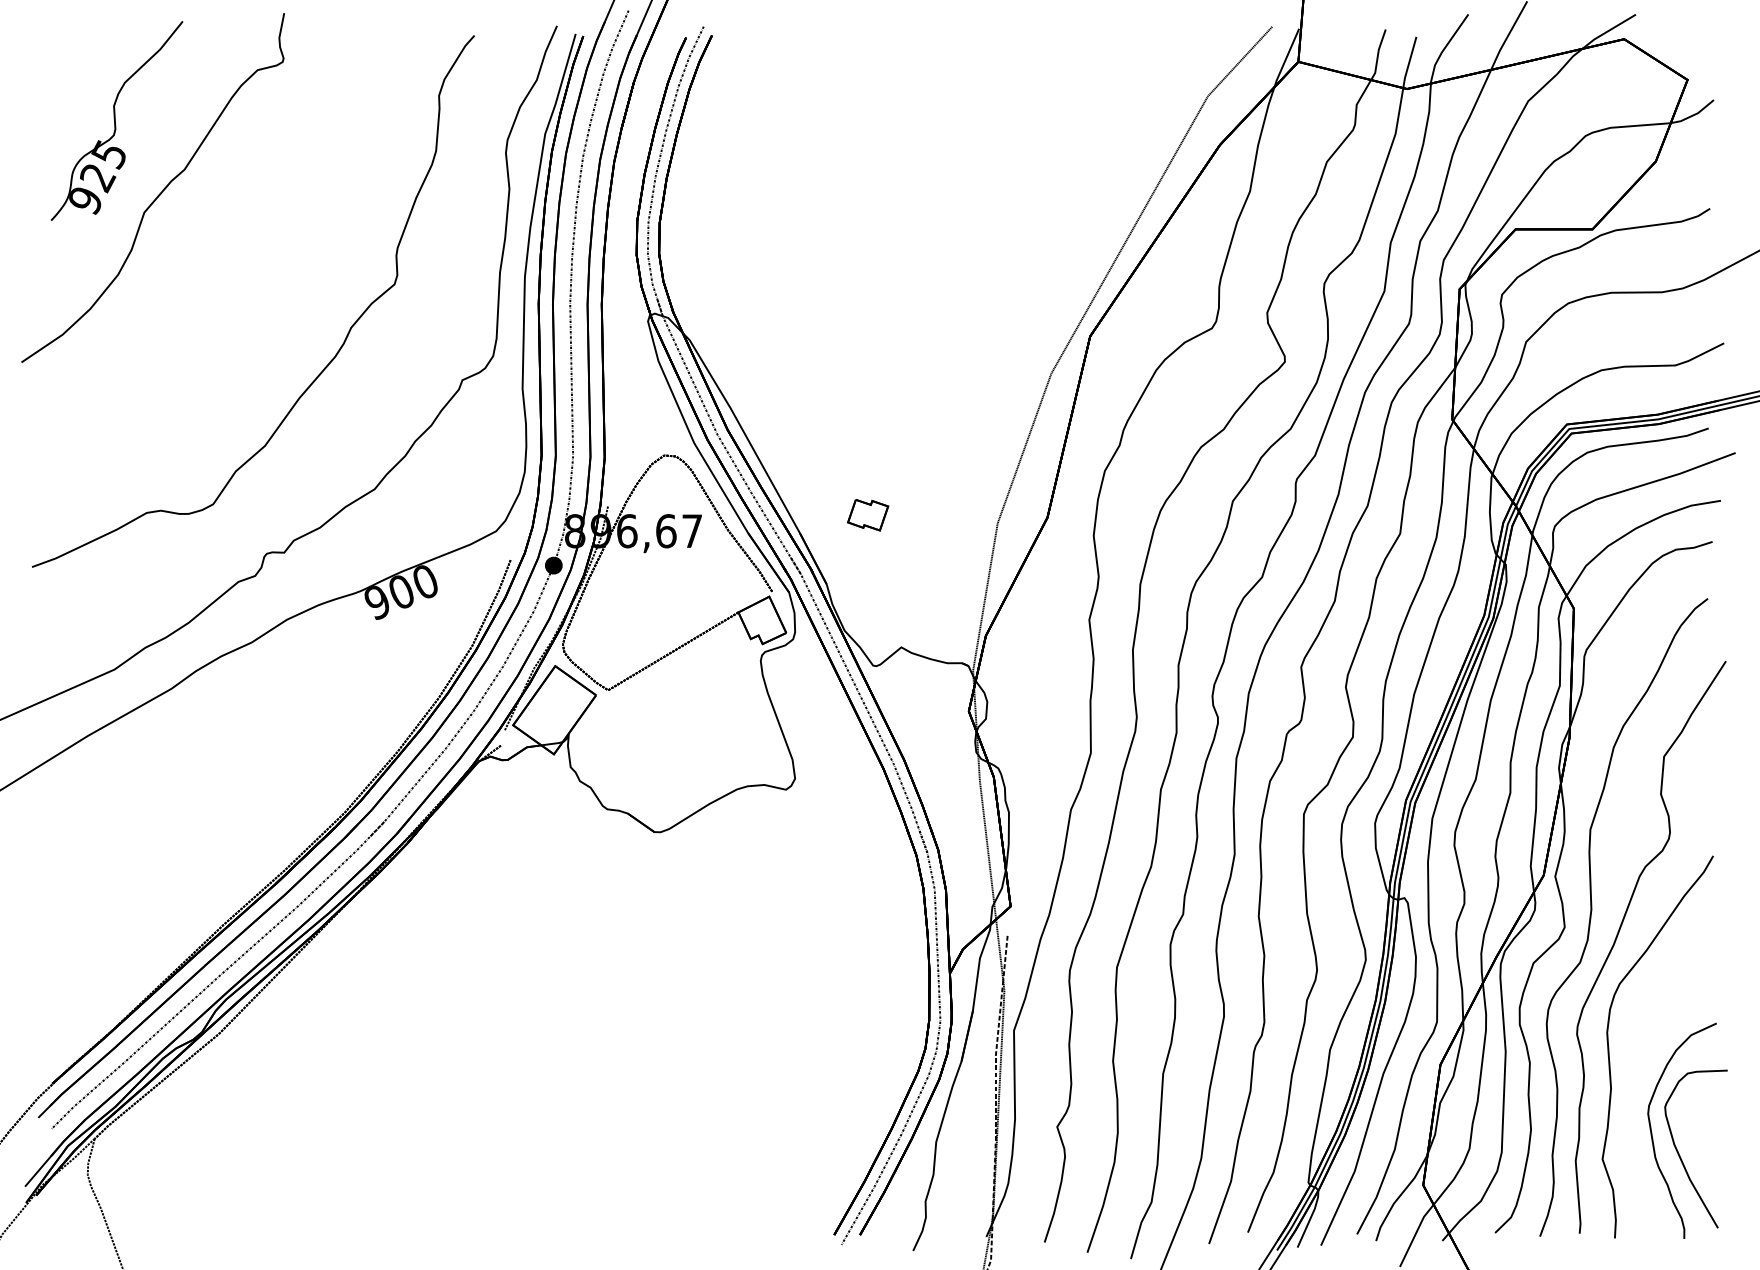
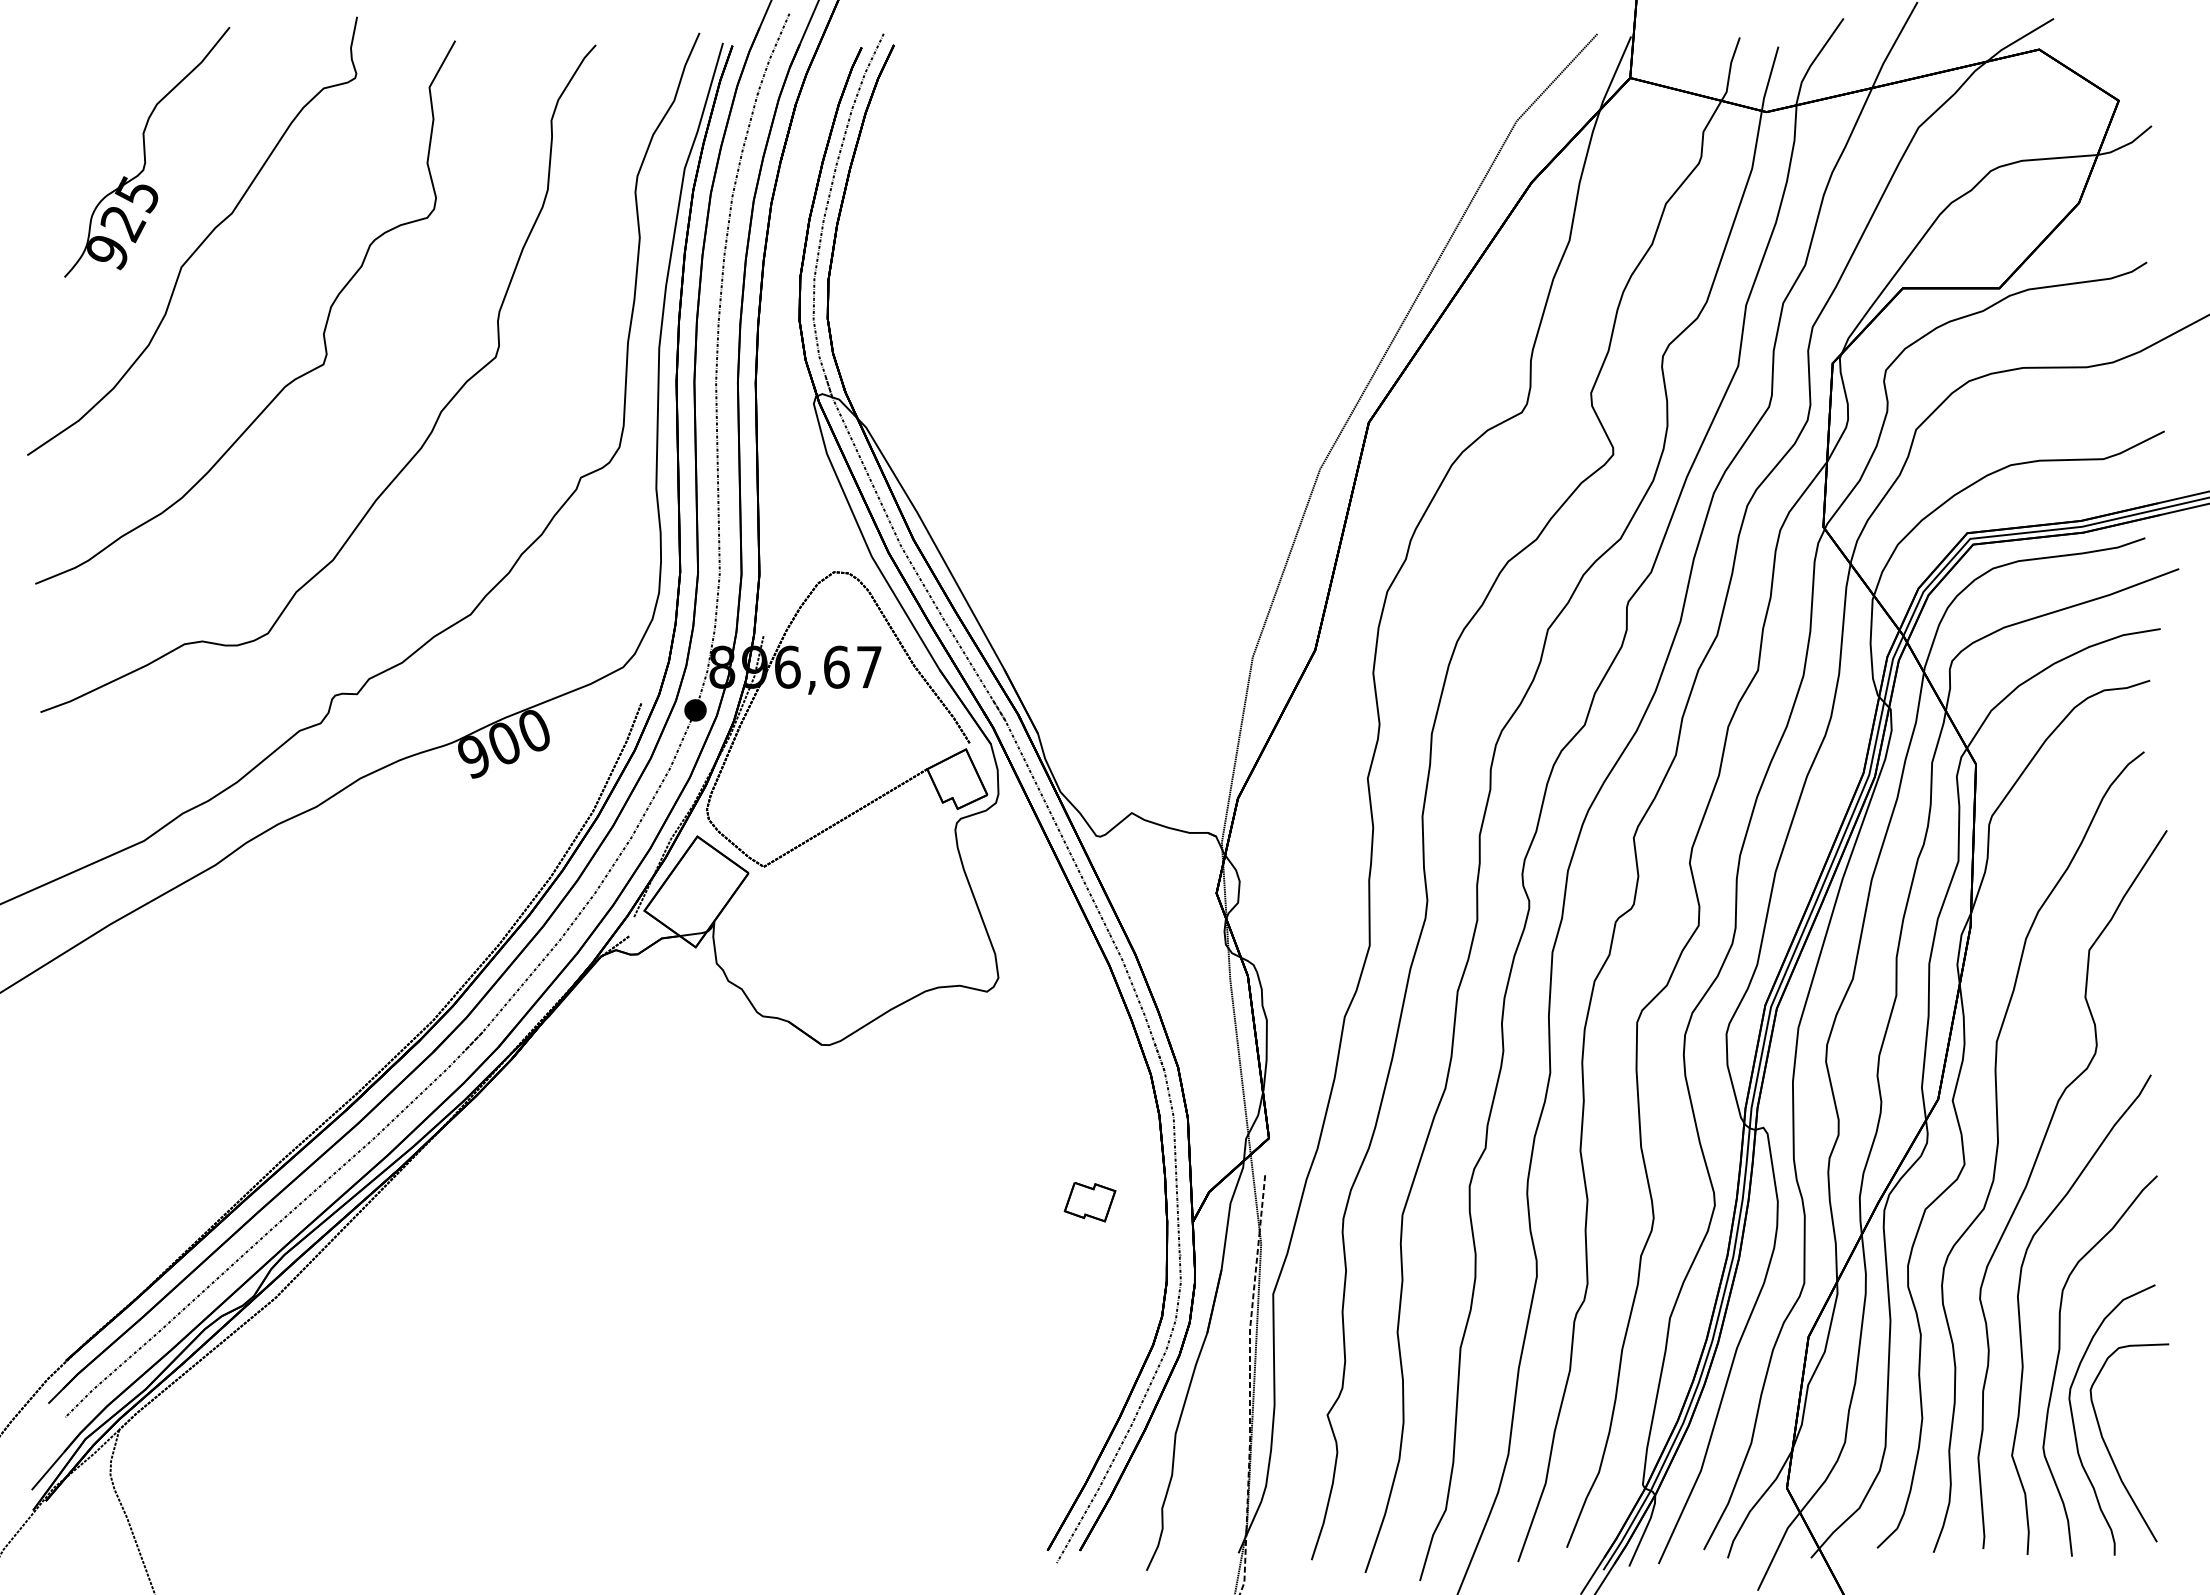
part: (257, 262) -> (323, 330), added
part: (867, 515) -> (1089, 1202), moved
part: (1640, 1079) -> (2059, 1355), added

